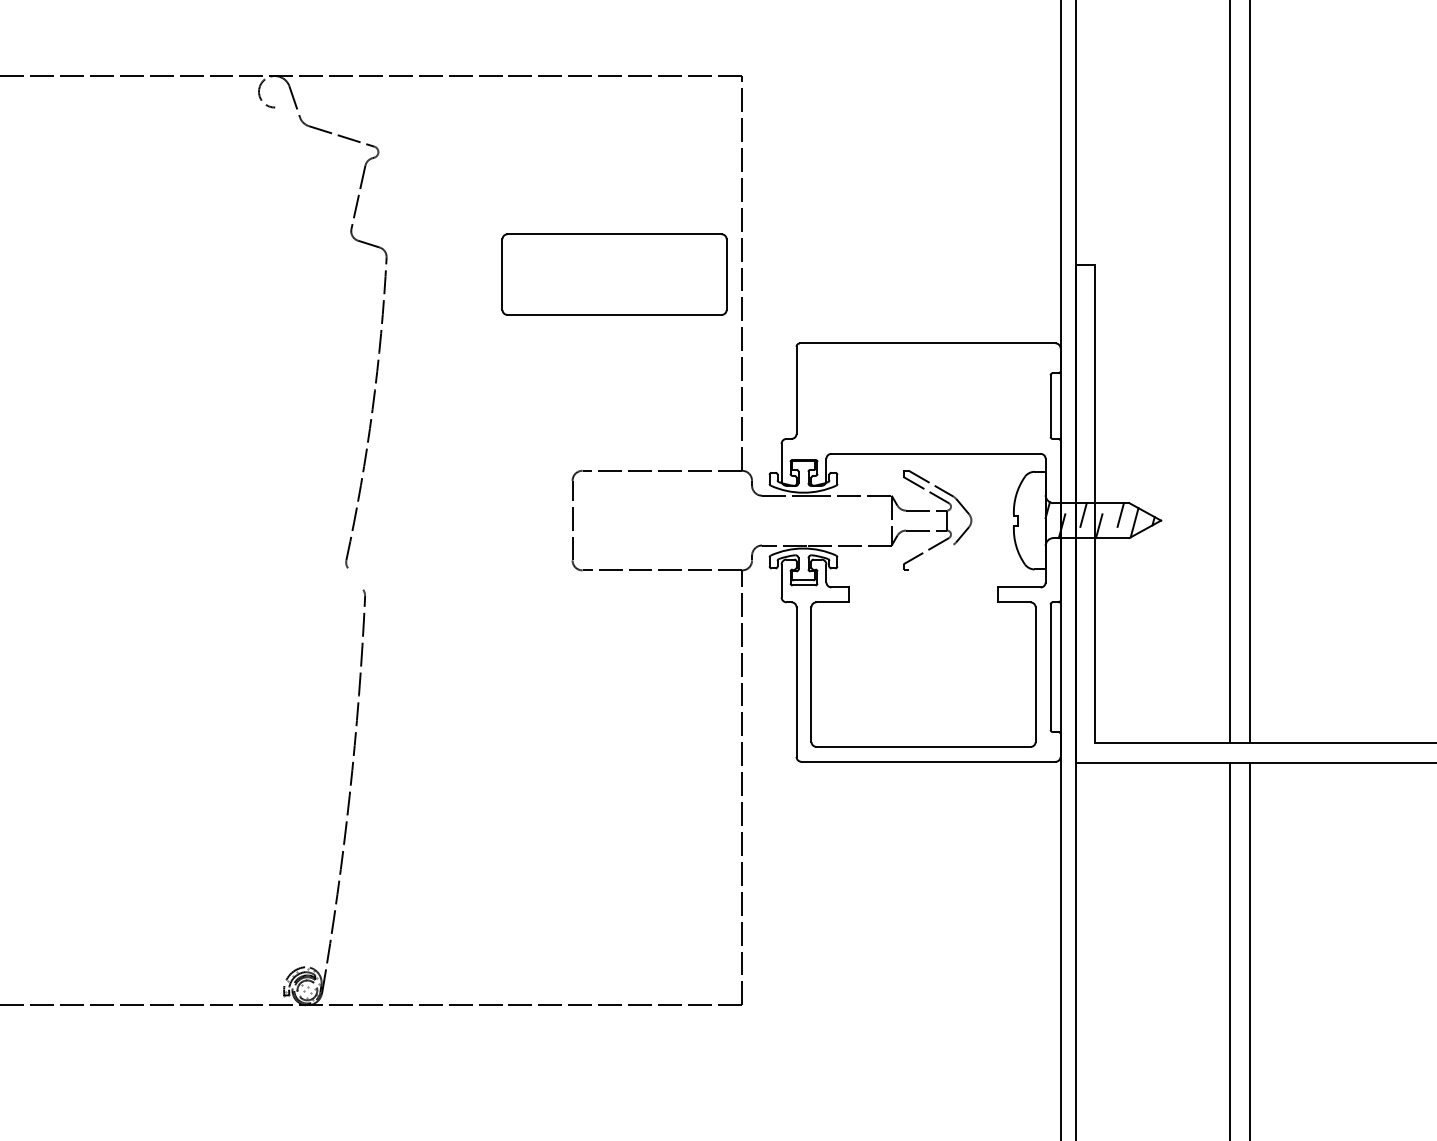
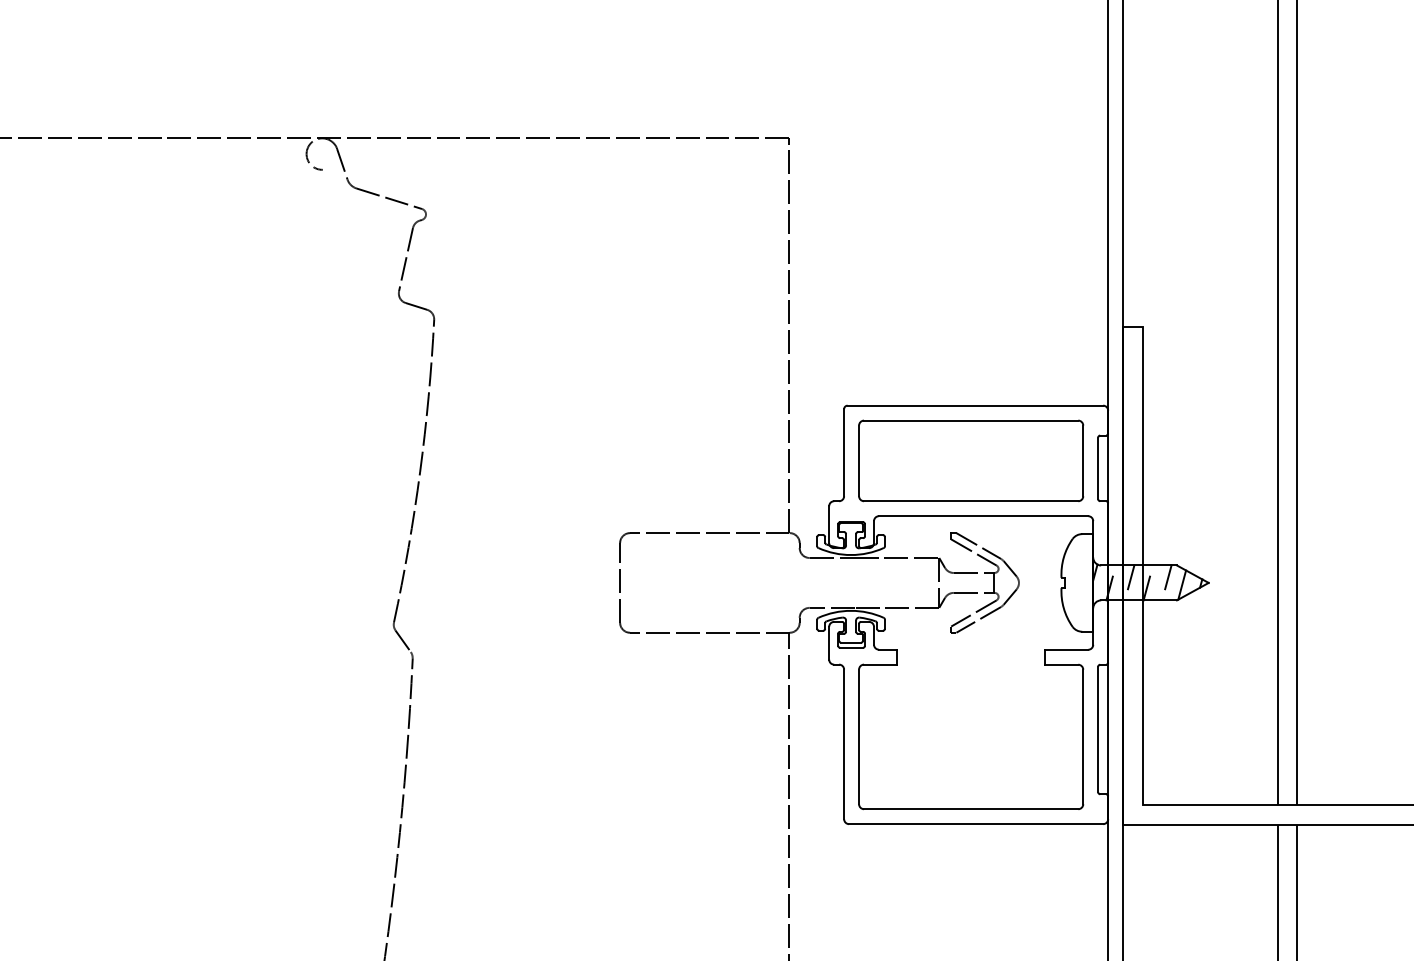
part: (614, 274) -> (971, 460), moved
line: (930, 557) -> (978, 619), added
line: (355, 578) -> (403, 640), added

